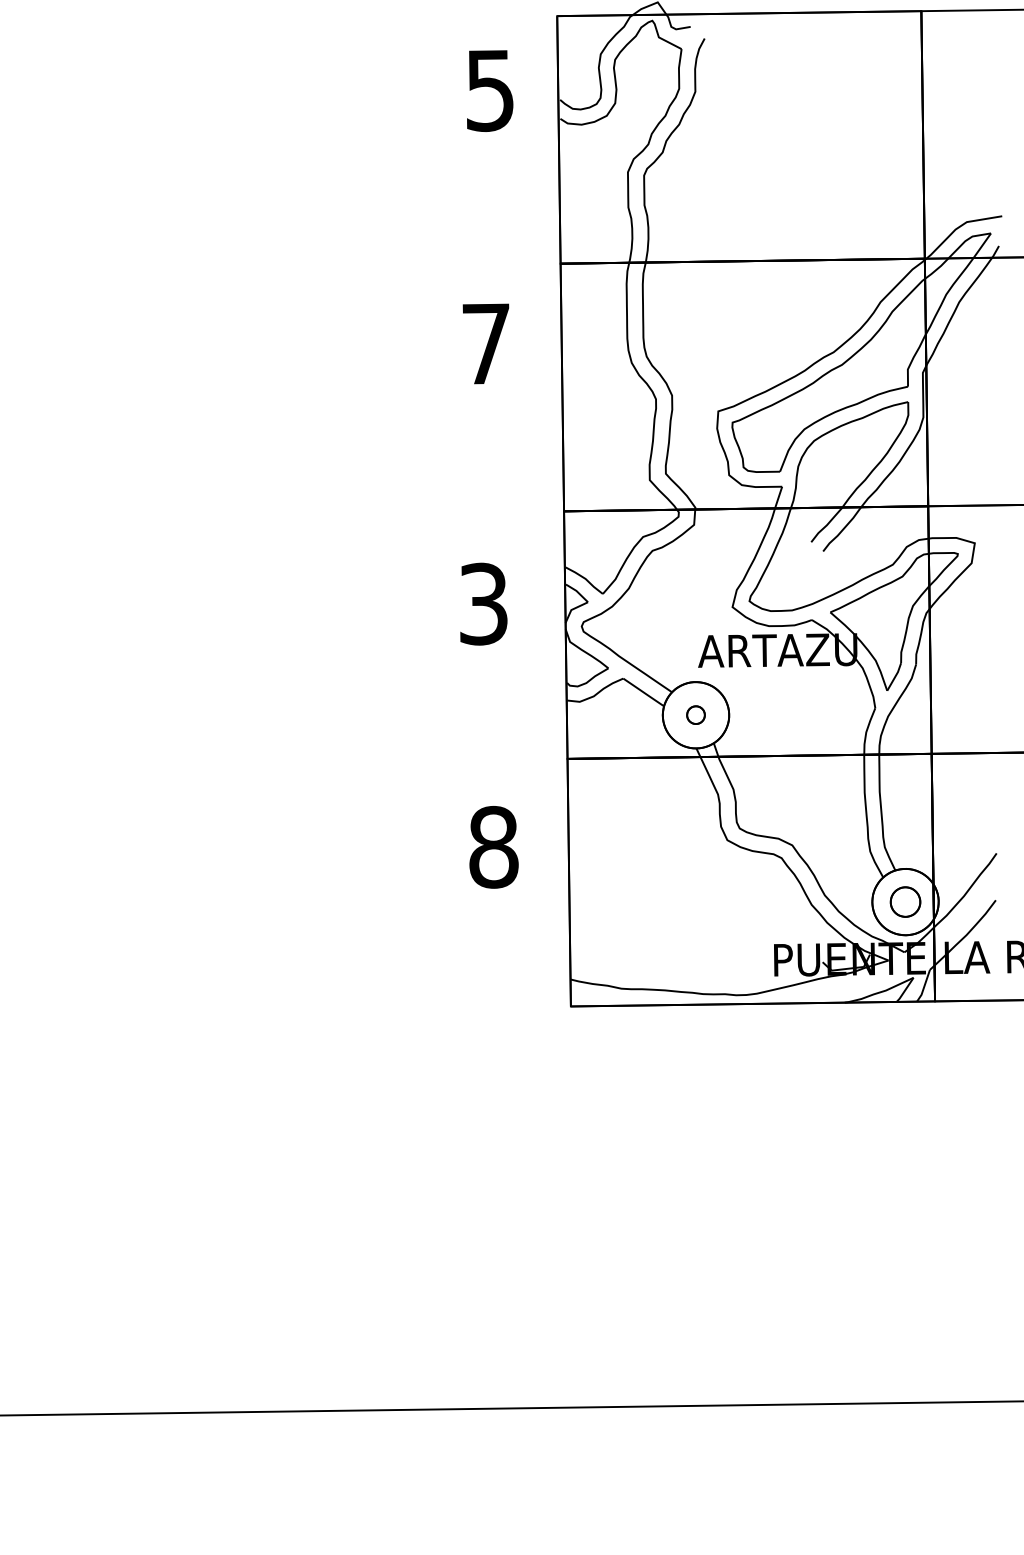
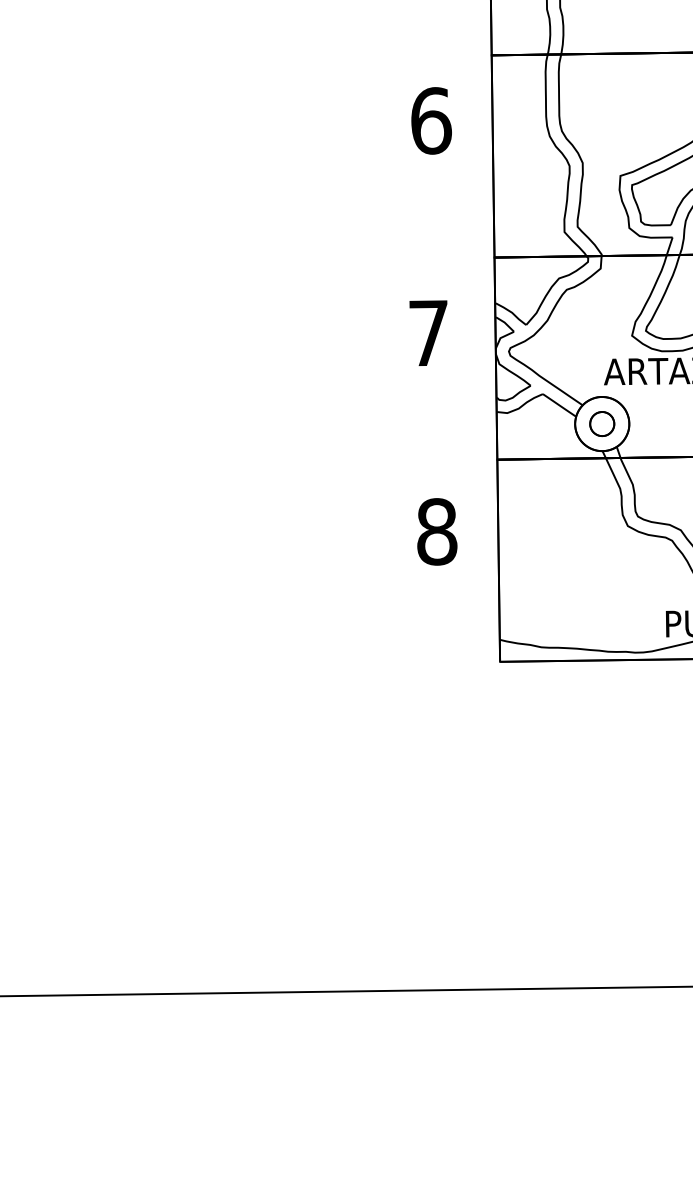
text: (486, 343) -> (431, 120), 7 -> 6
text: (483, 603) -> (428, 332), 3 -> 7
part: (695, 714) -> (601, 423), size x1.67

